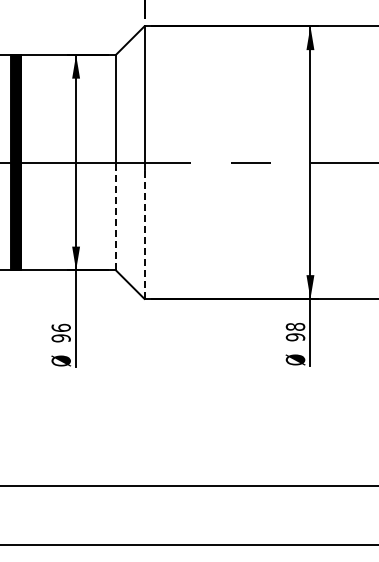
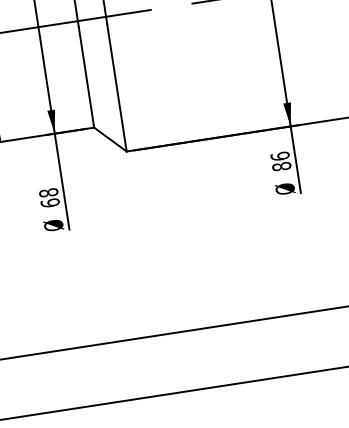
line: (115, 219) -> (86, 77), dashed -> solid
line: (144, 234) -> (116, 87), dashed -> solid
text: (295, 331) -> (280, 160), 98 -> 86
text: (60, 332) -> (48, 197), 96 -> 68

